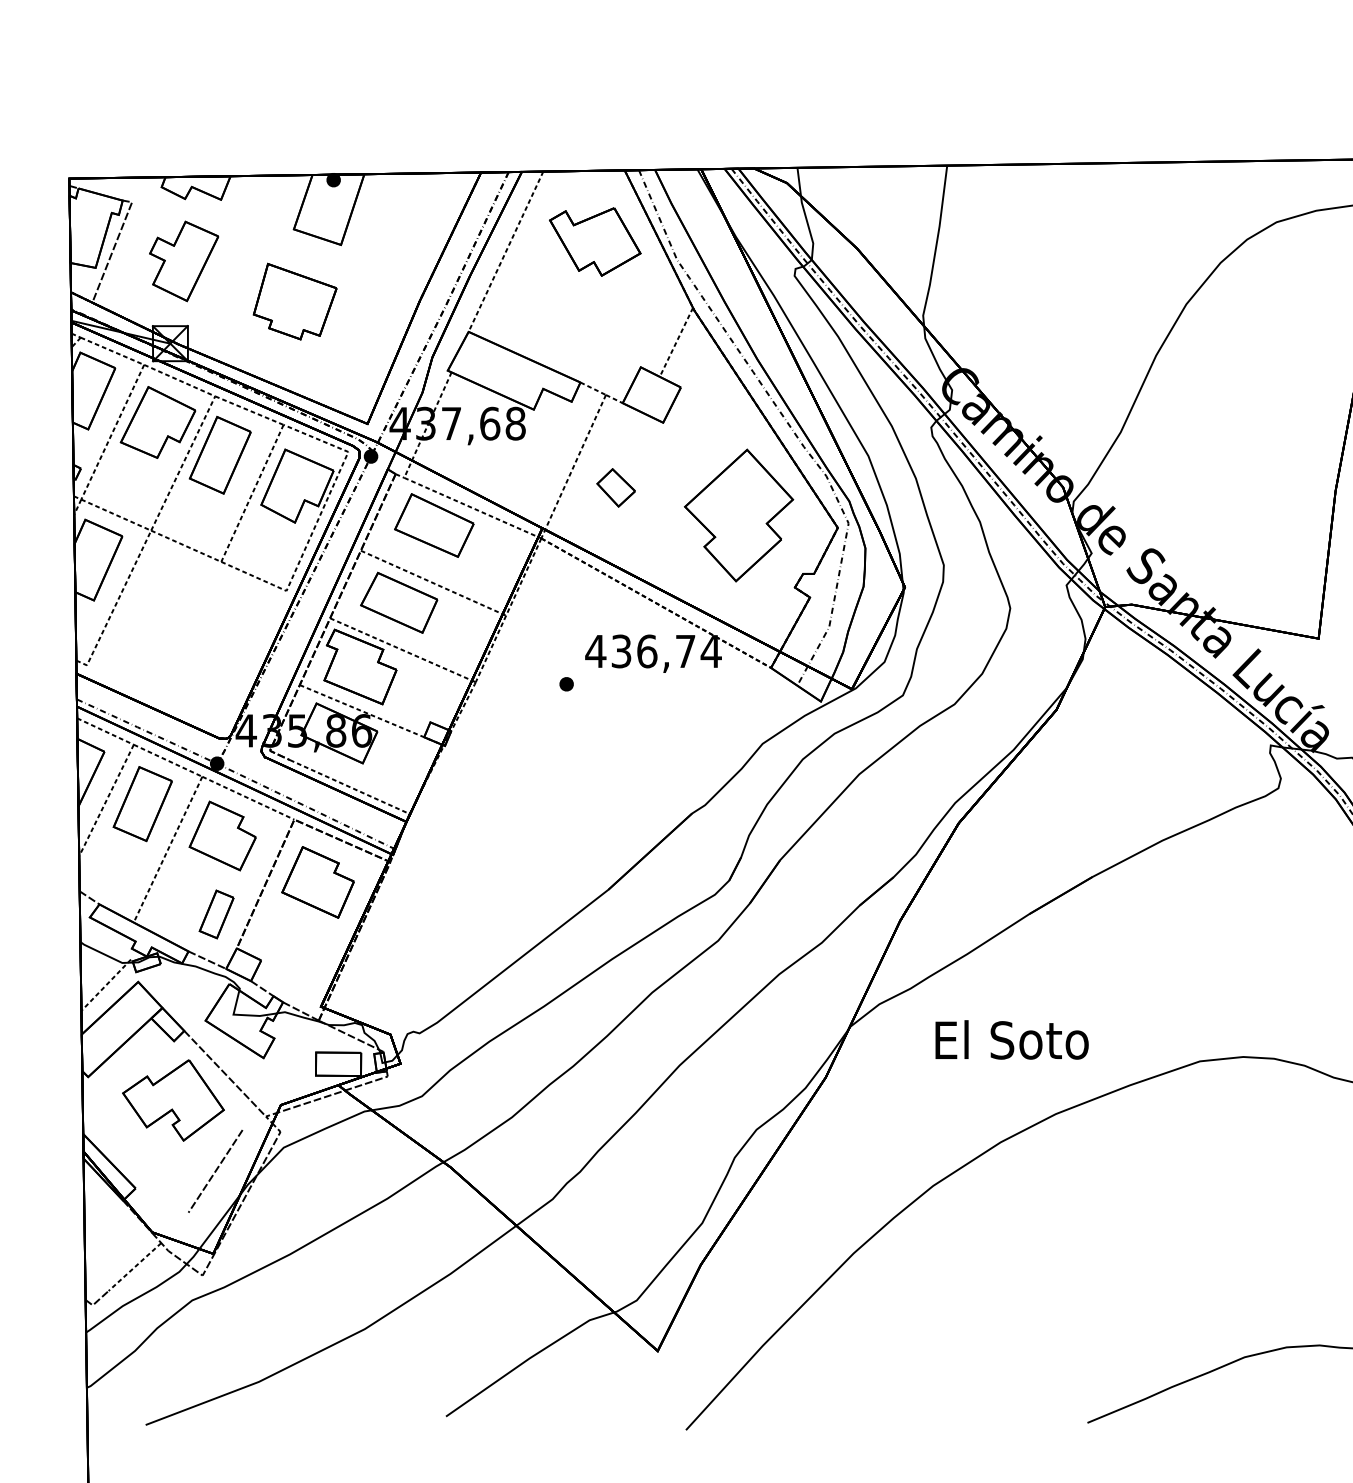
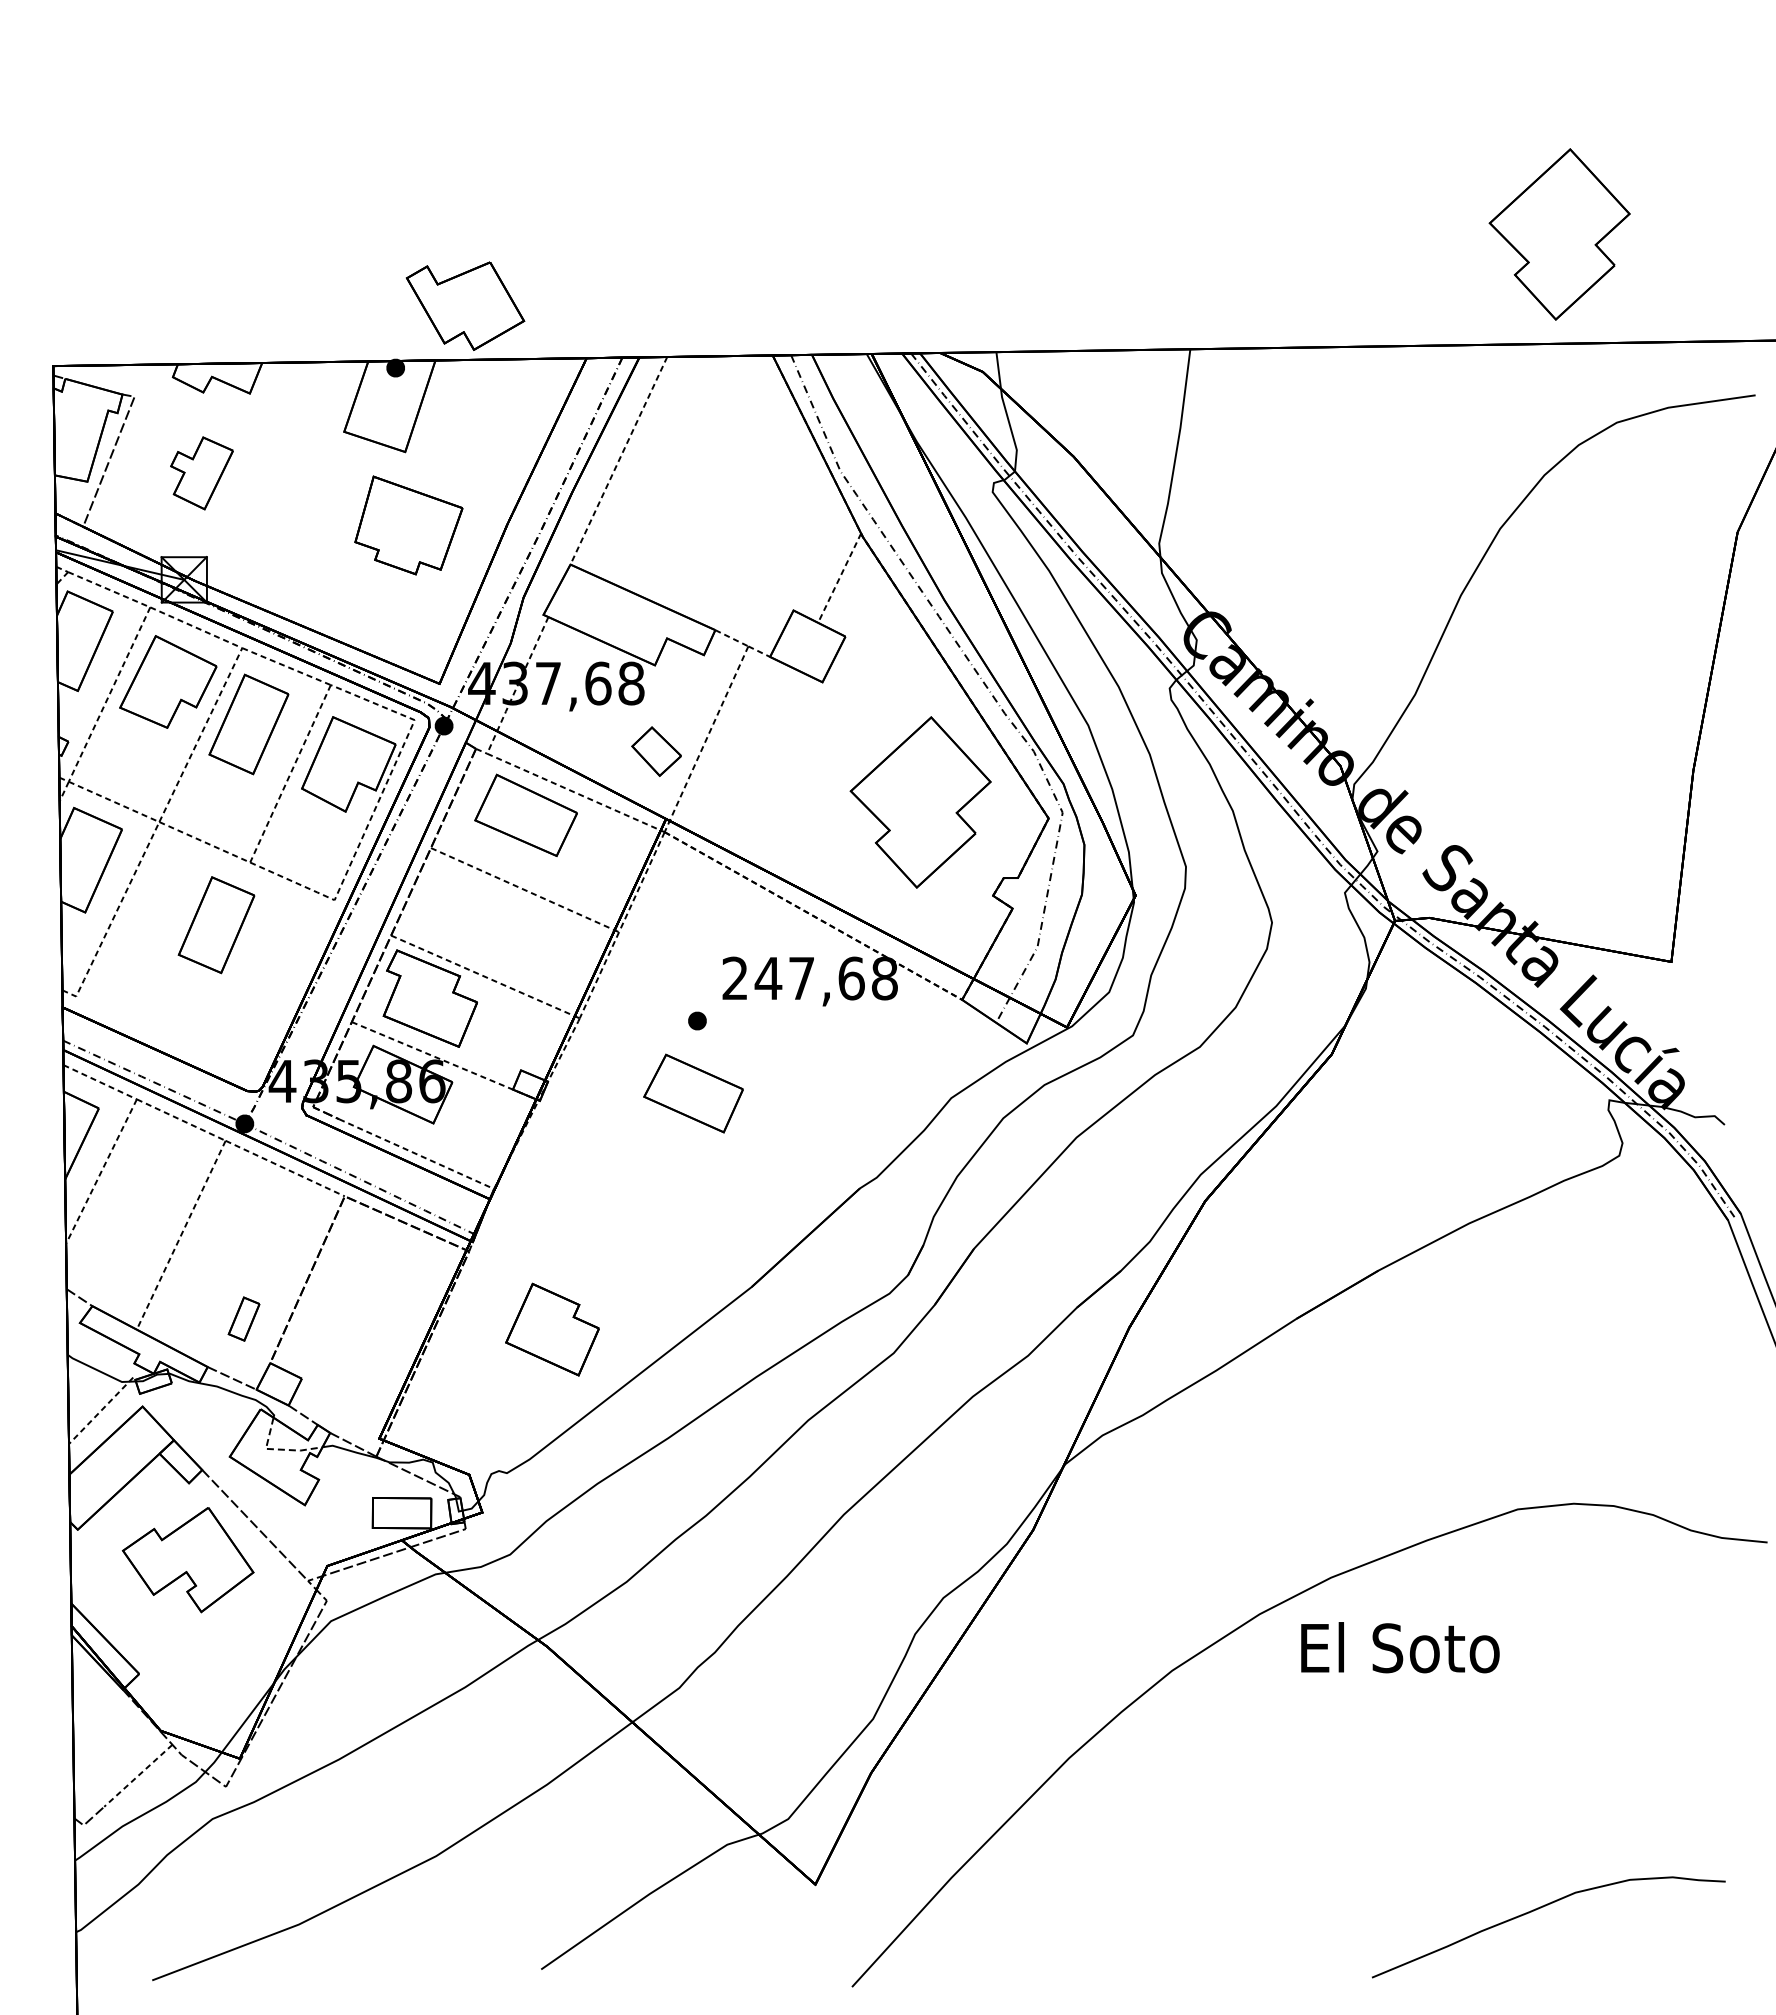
part: (1232, 77) -> (1559, 234), added
part: (595, 241) -> (465, 305), moved
part: (183, 261) -> (201, 473), size x0.7
part: (294, 301) -> (408, 525), moved
part: (616, 487) -> (656, 751), moved
part: (399, 602) -> (693, 1093), moved
text: (653, 651) -> (809, 978), 436,74 -> 247,68
part: (142, 804) -> (216, 925), moved
part: (222, 835) -> (251, 1217), removed
part: (318, 882) -> (552, 1329), moved
part: (216, 913) -> (243, 1318), size x0.7
line: (243, 1015) -> (278, 1449), solid -> dashed
text: (1012, 1039) -> (1400, 1647), moved
line: (215, 1171) -> (242, 1651), removed

